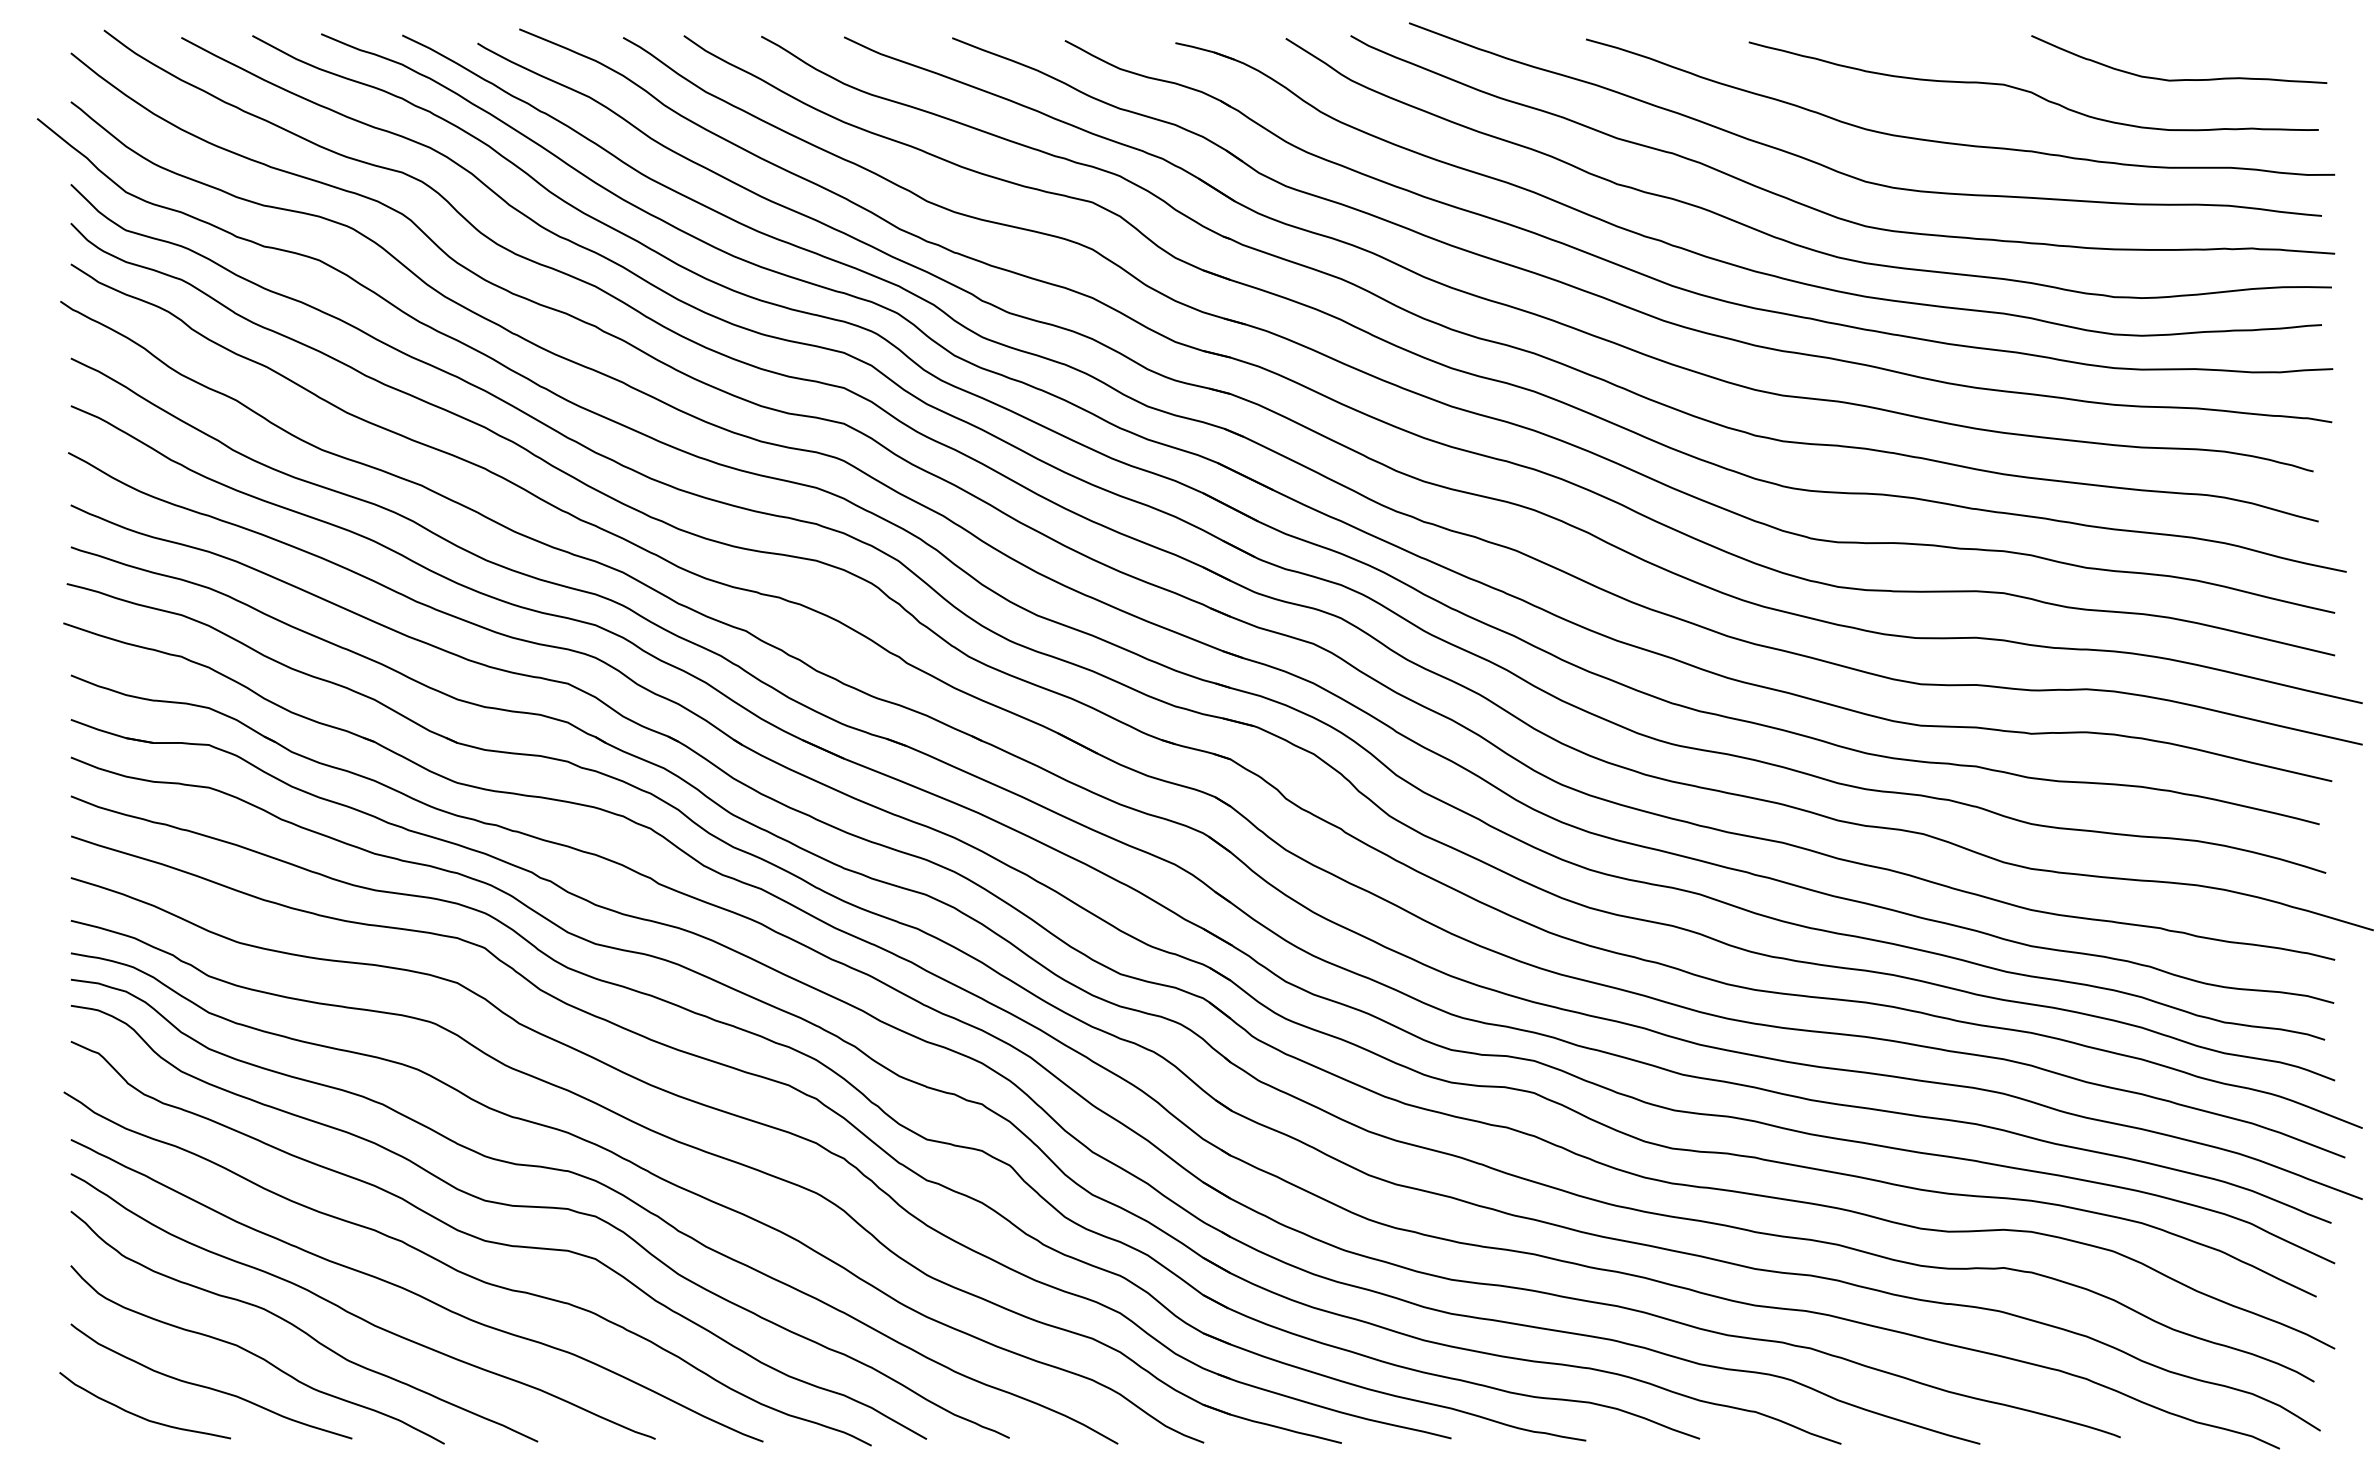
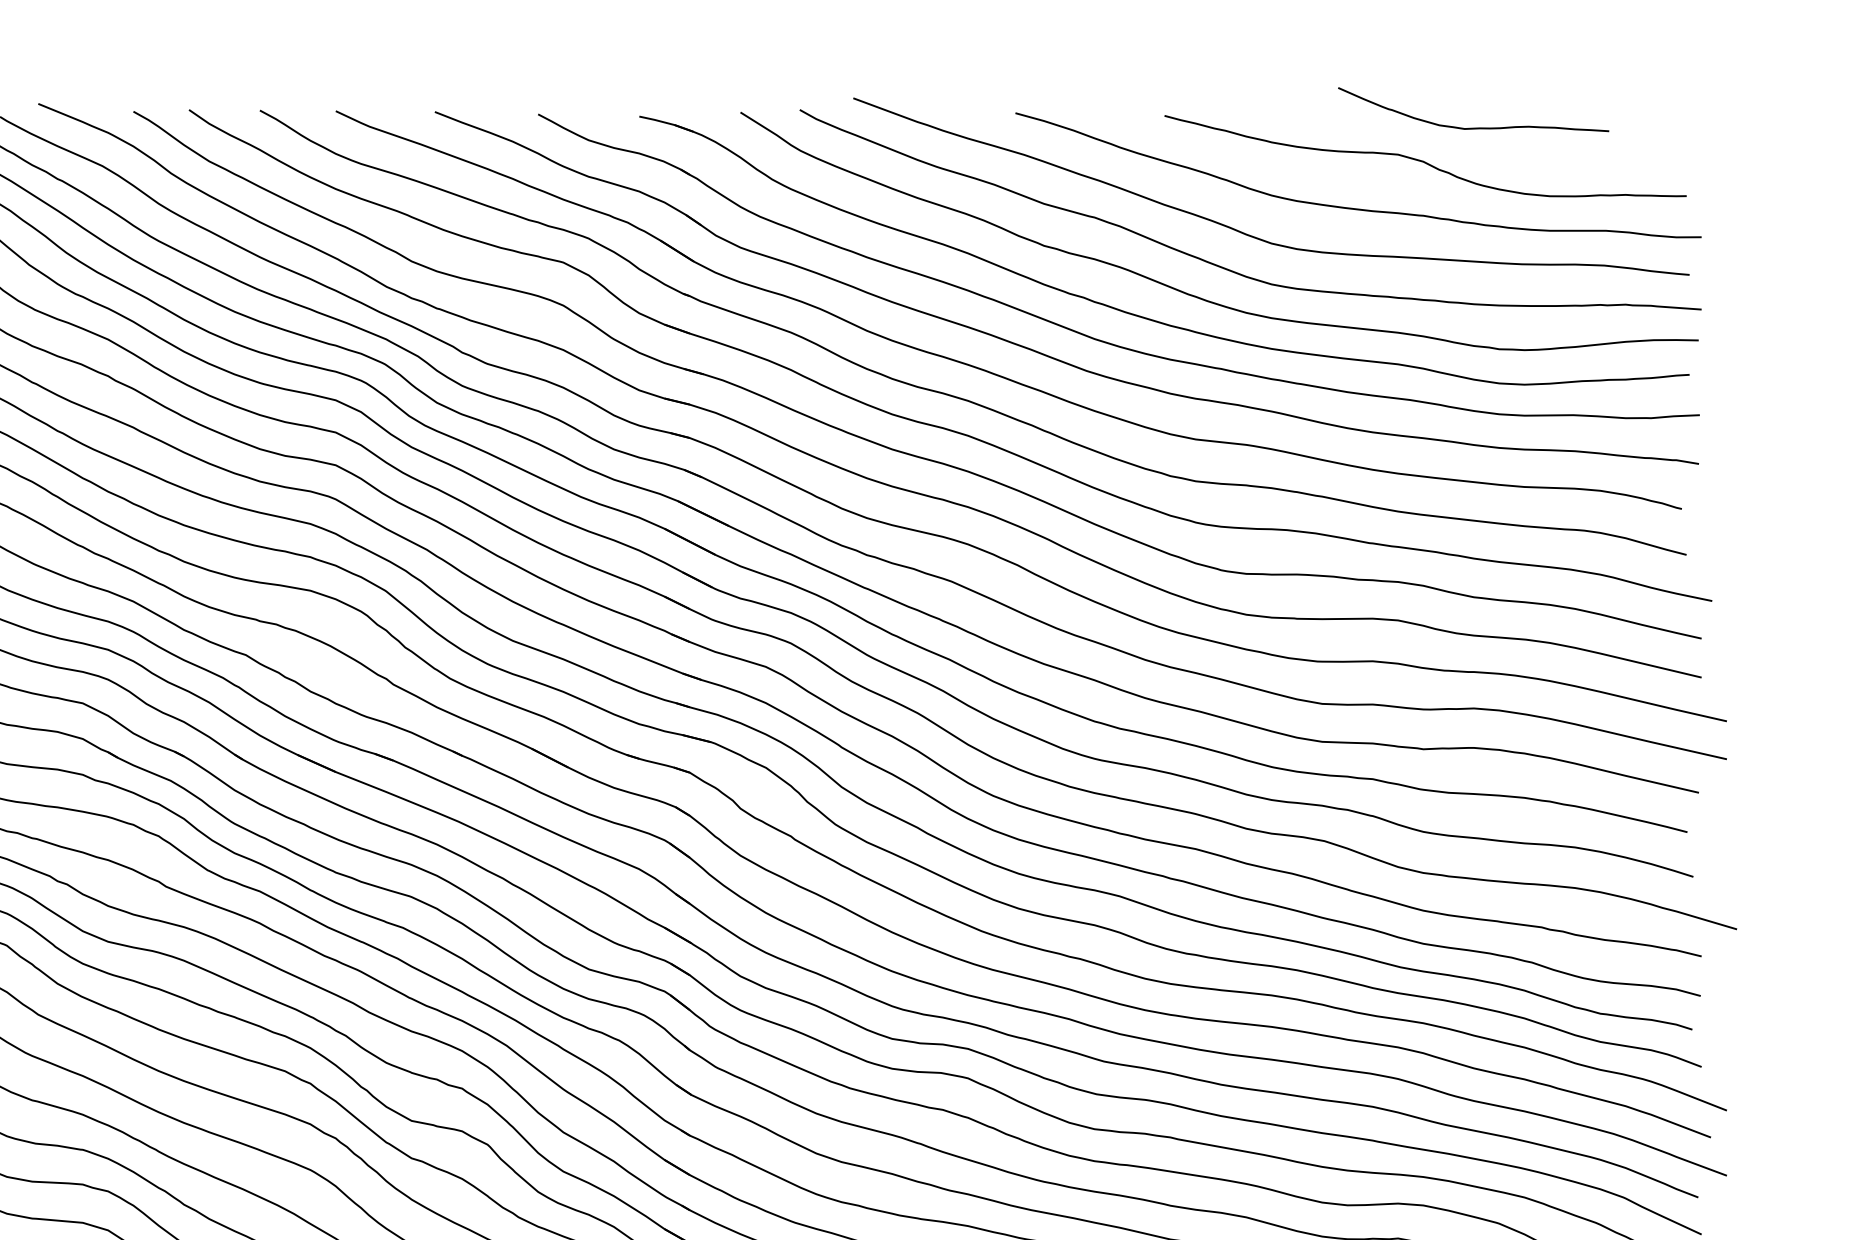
curve: (2179, 79) -> (1473, 127), moved

